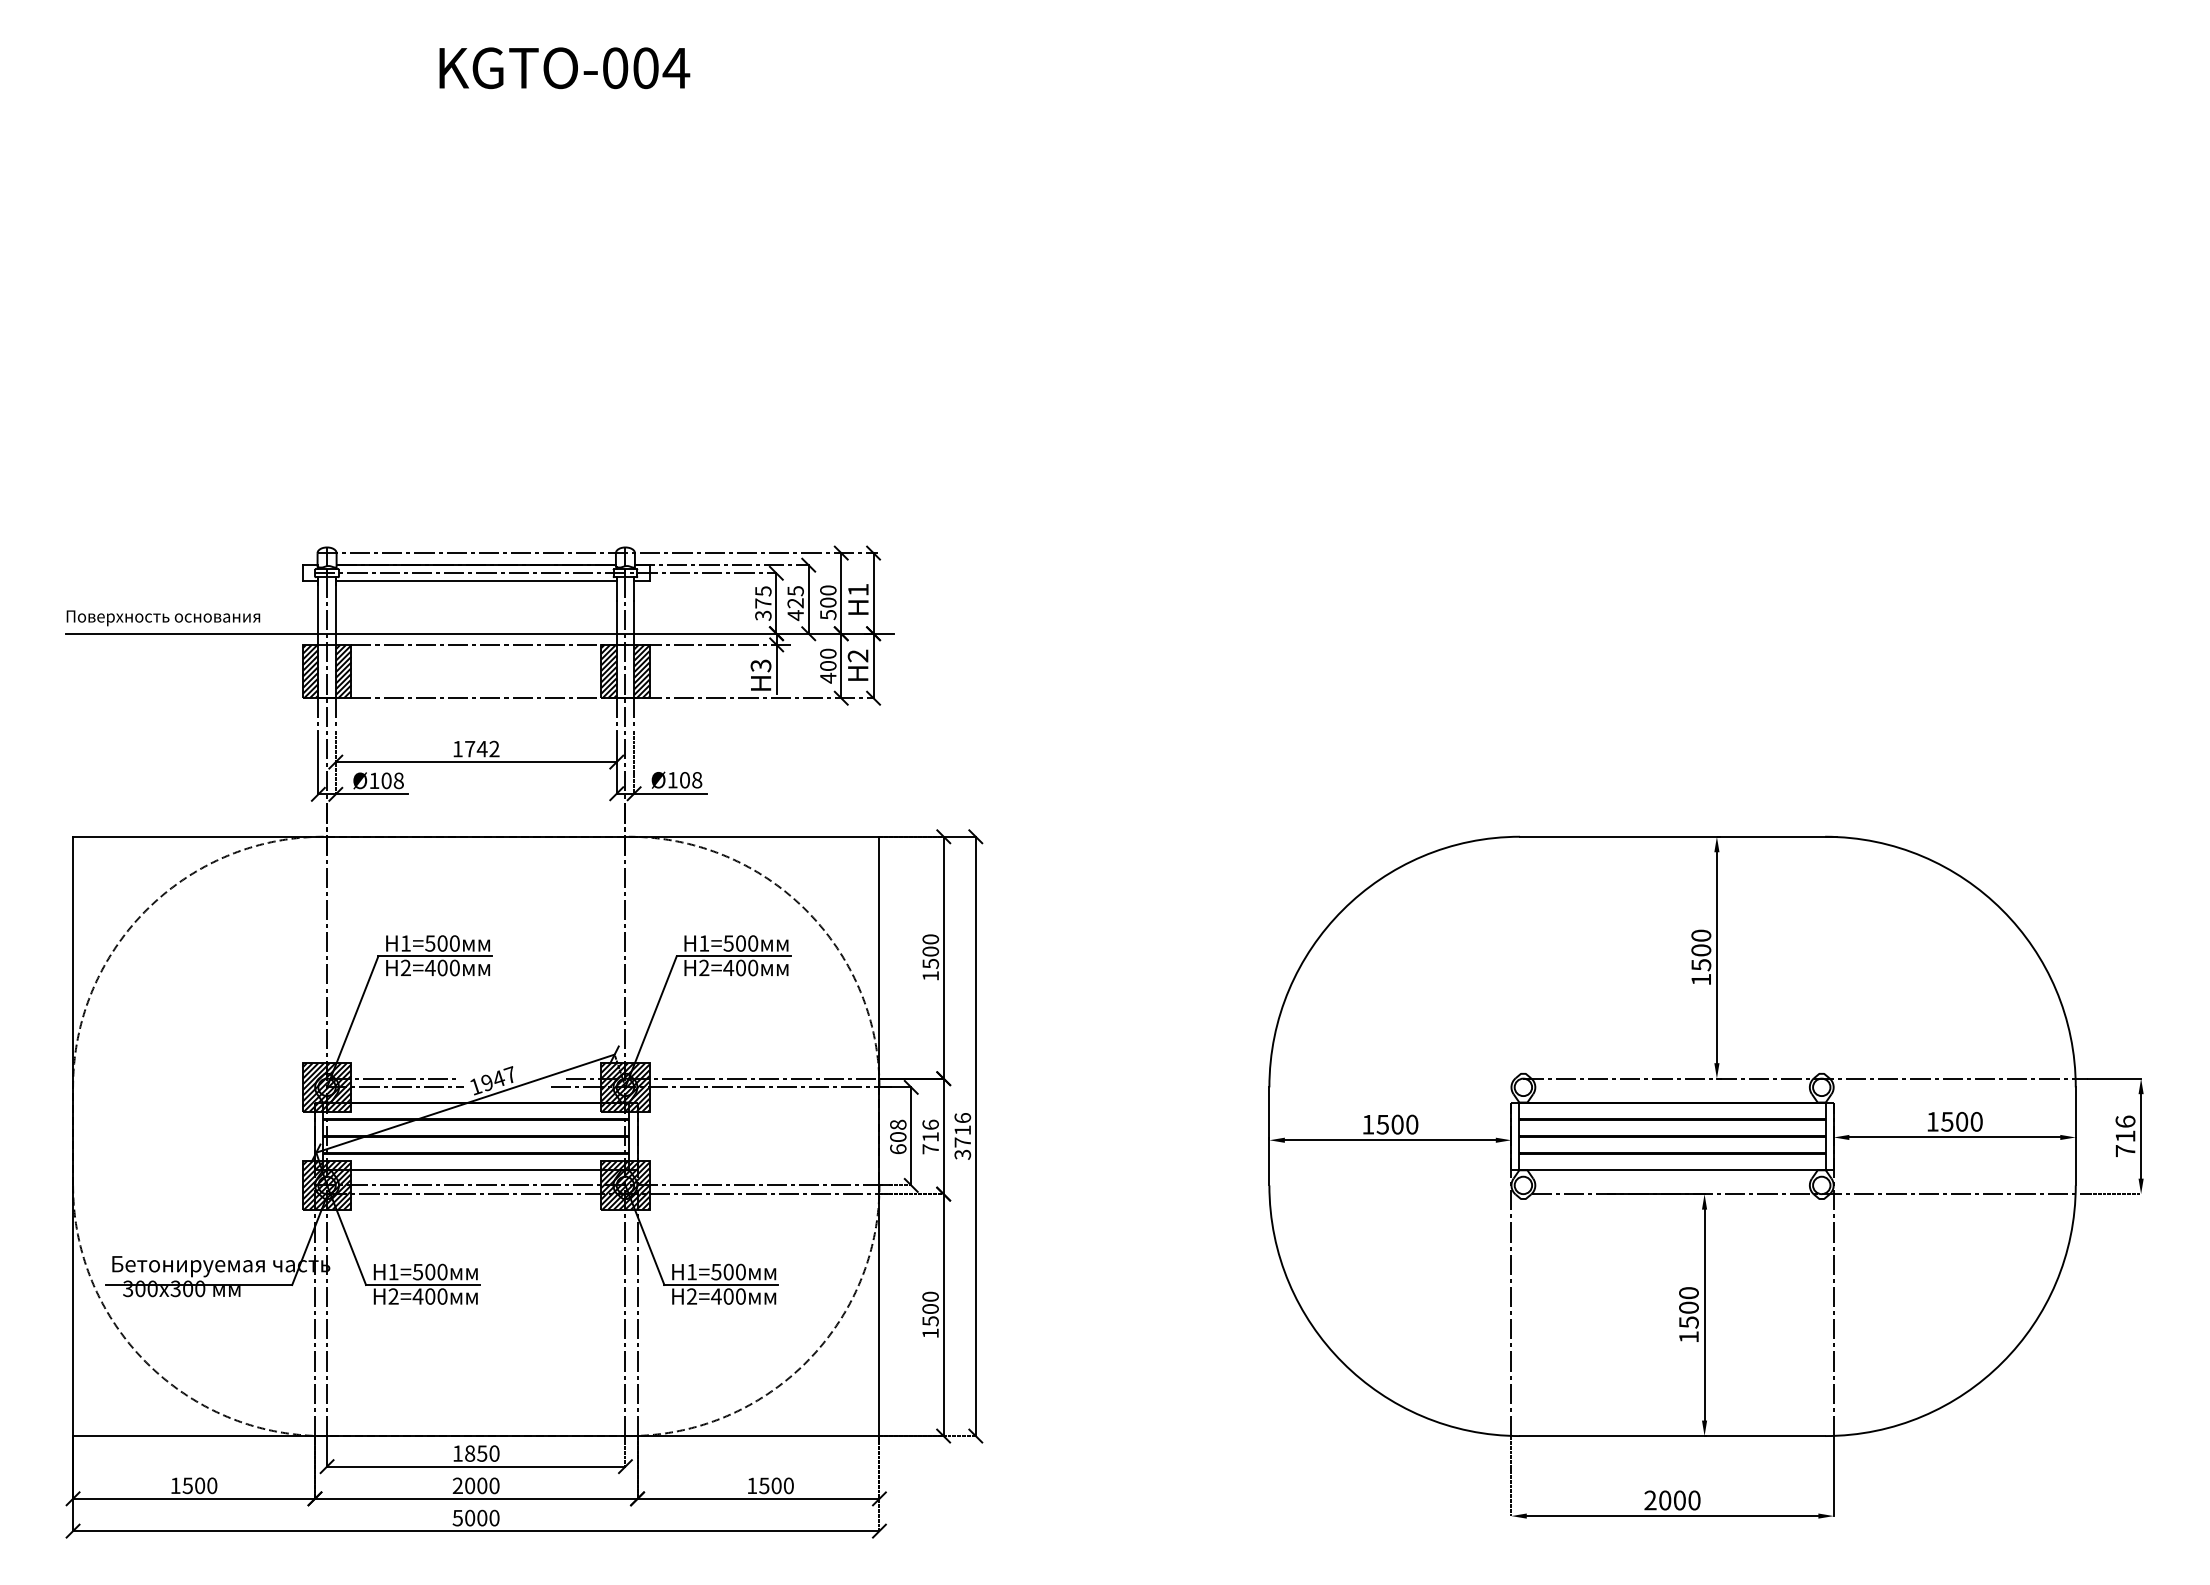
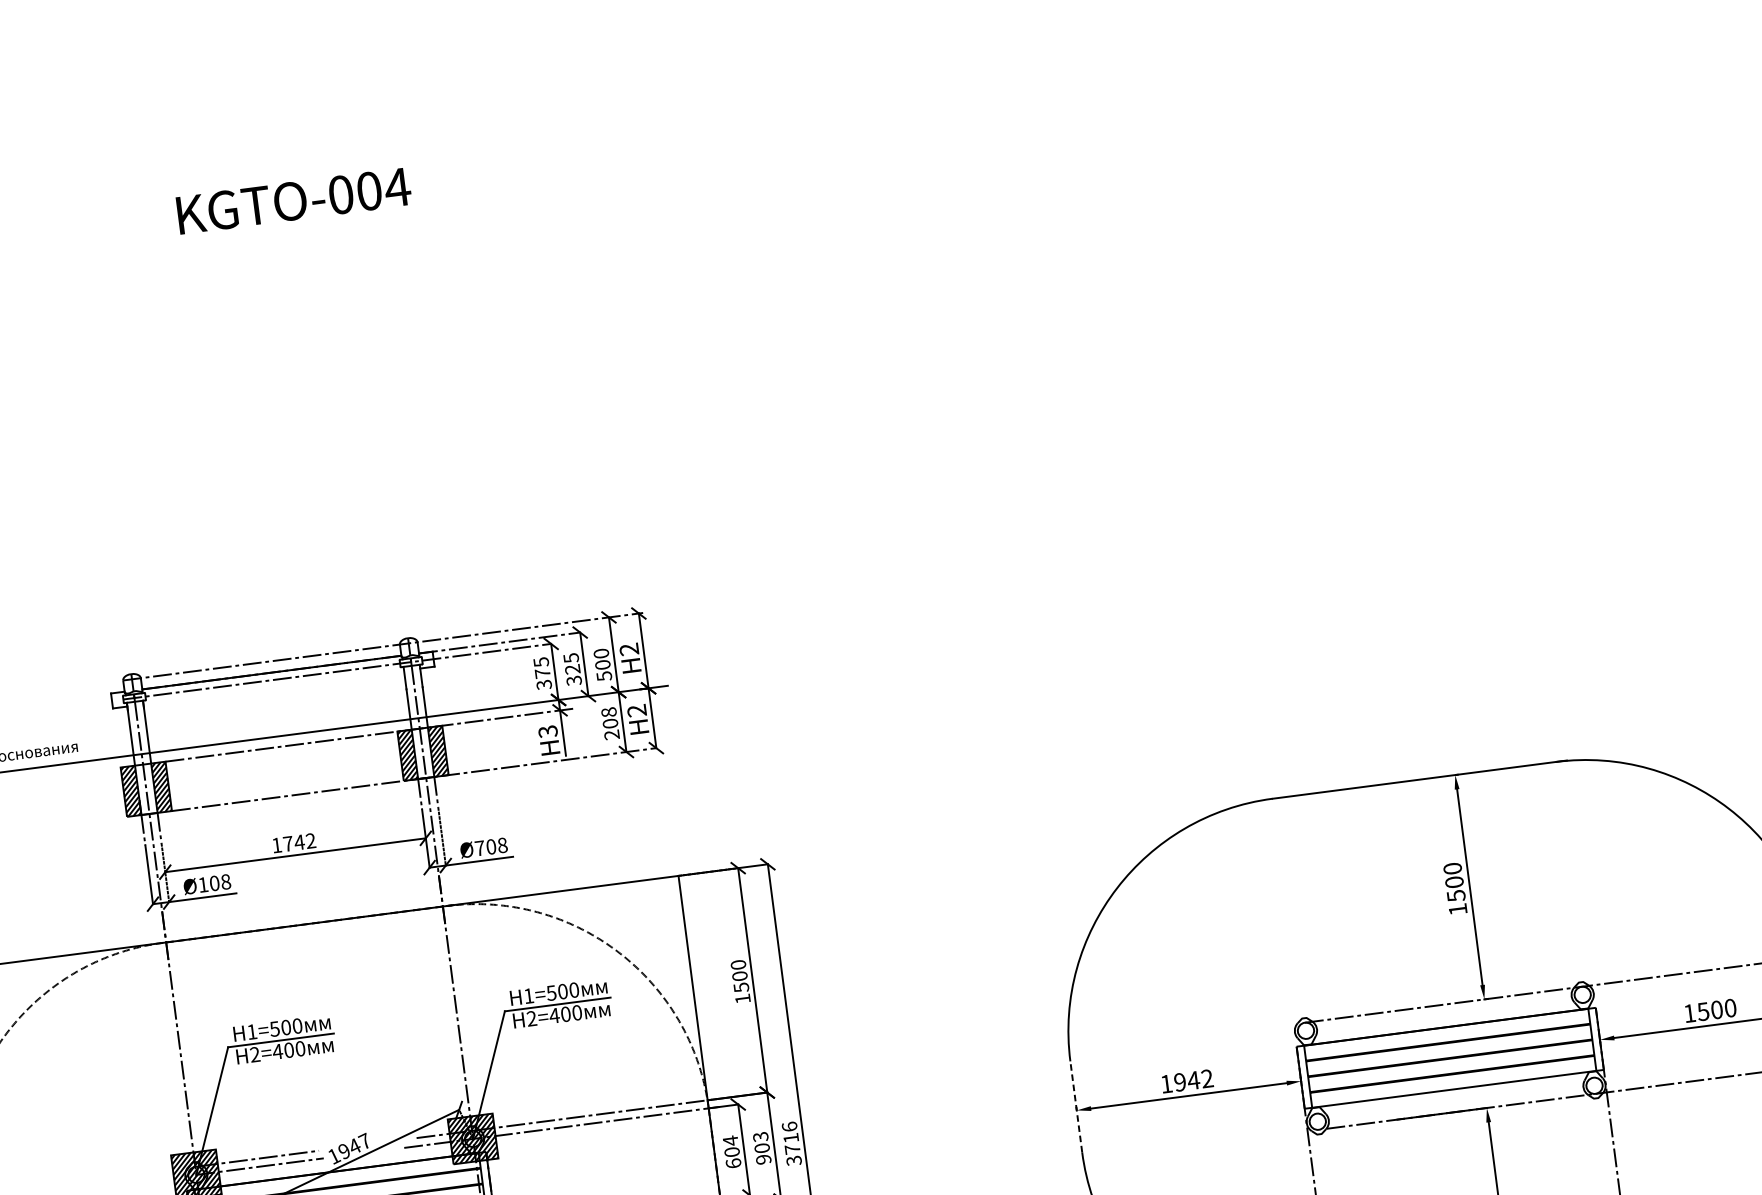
line: (475, 581) -> (273, 687), removed
text: (858, 589) -> (629, 649), H1 -> H2
text: (795, 615) -> (574, 680), 425 -> 325
text: (828, 665) -> (610, 723), 400 -> 208
text: (672, 780) -> (479, 848), Ø108 -> Ø708
text: (898, 1124) -> (730, 1140), 608 -> 604
text: (1397, 1124) -> (1193, 1080), 1500 -> 1942
line: (1269, 1135) -> (1076, 1106), solid -> dashed
text: (930, 1136) -> (761, 1147), 716 -> 903

